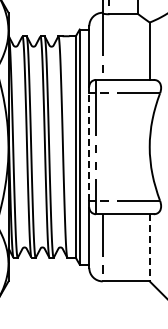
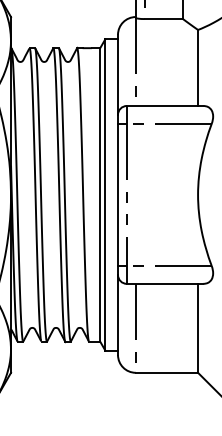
line: (89, 147) -> (118, 195), dashed -> solid
line: (149, 247) -> (197, 327), dashed -> solid

